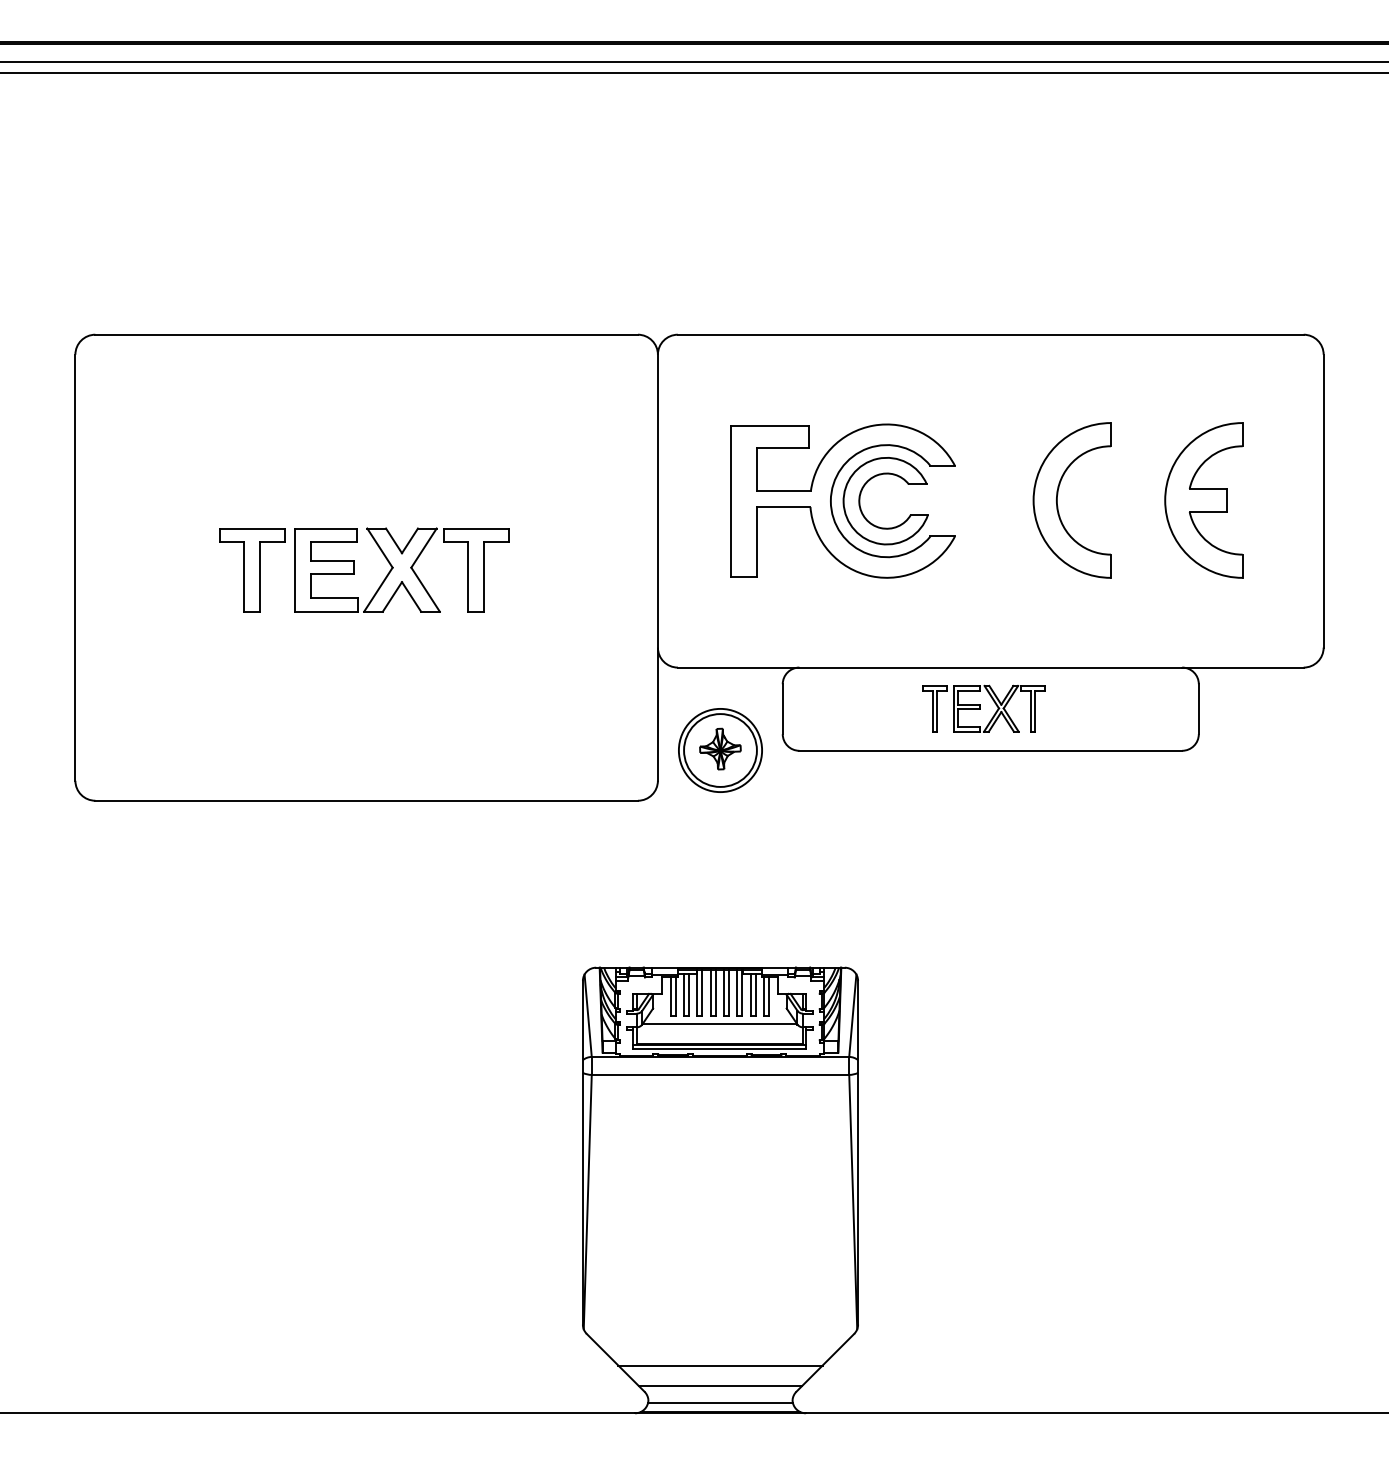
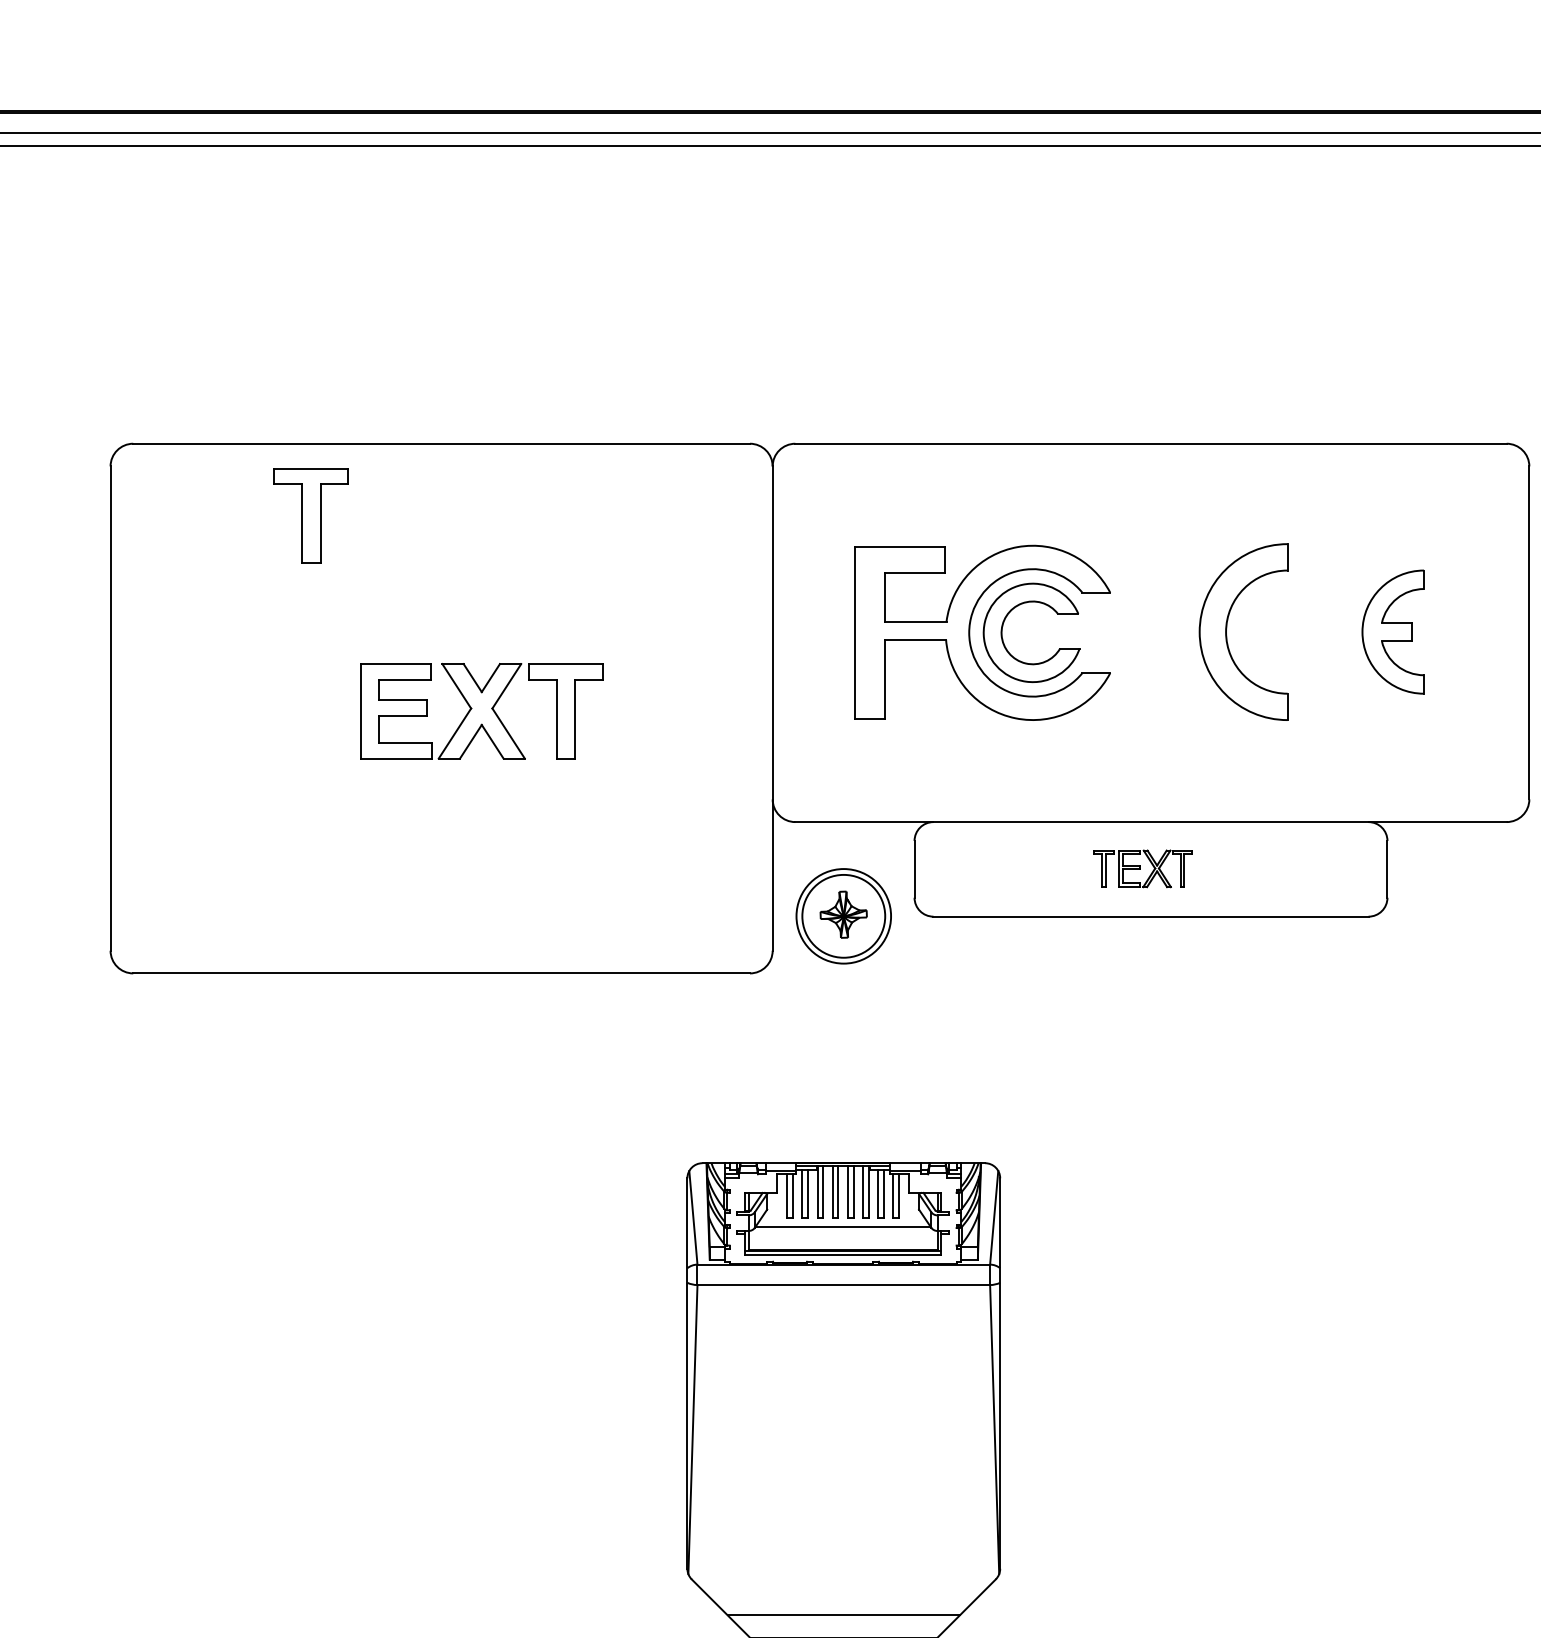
part: (1203, 500) -> (1392, 632), size x0.7
part: (252, 570) -> (311, 516), moved
part: (983, 708) -> (1142, 868), size x0.7

